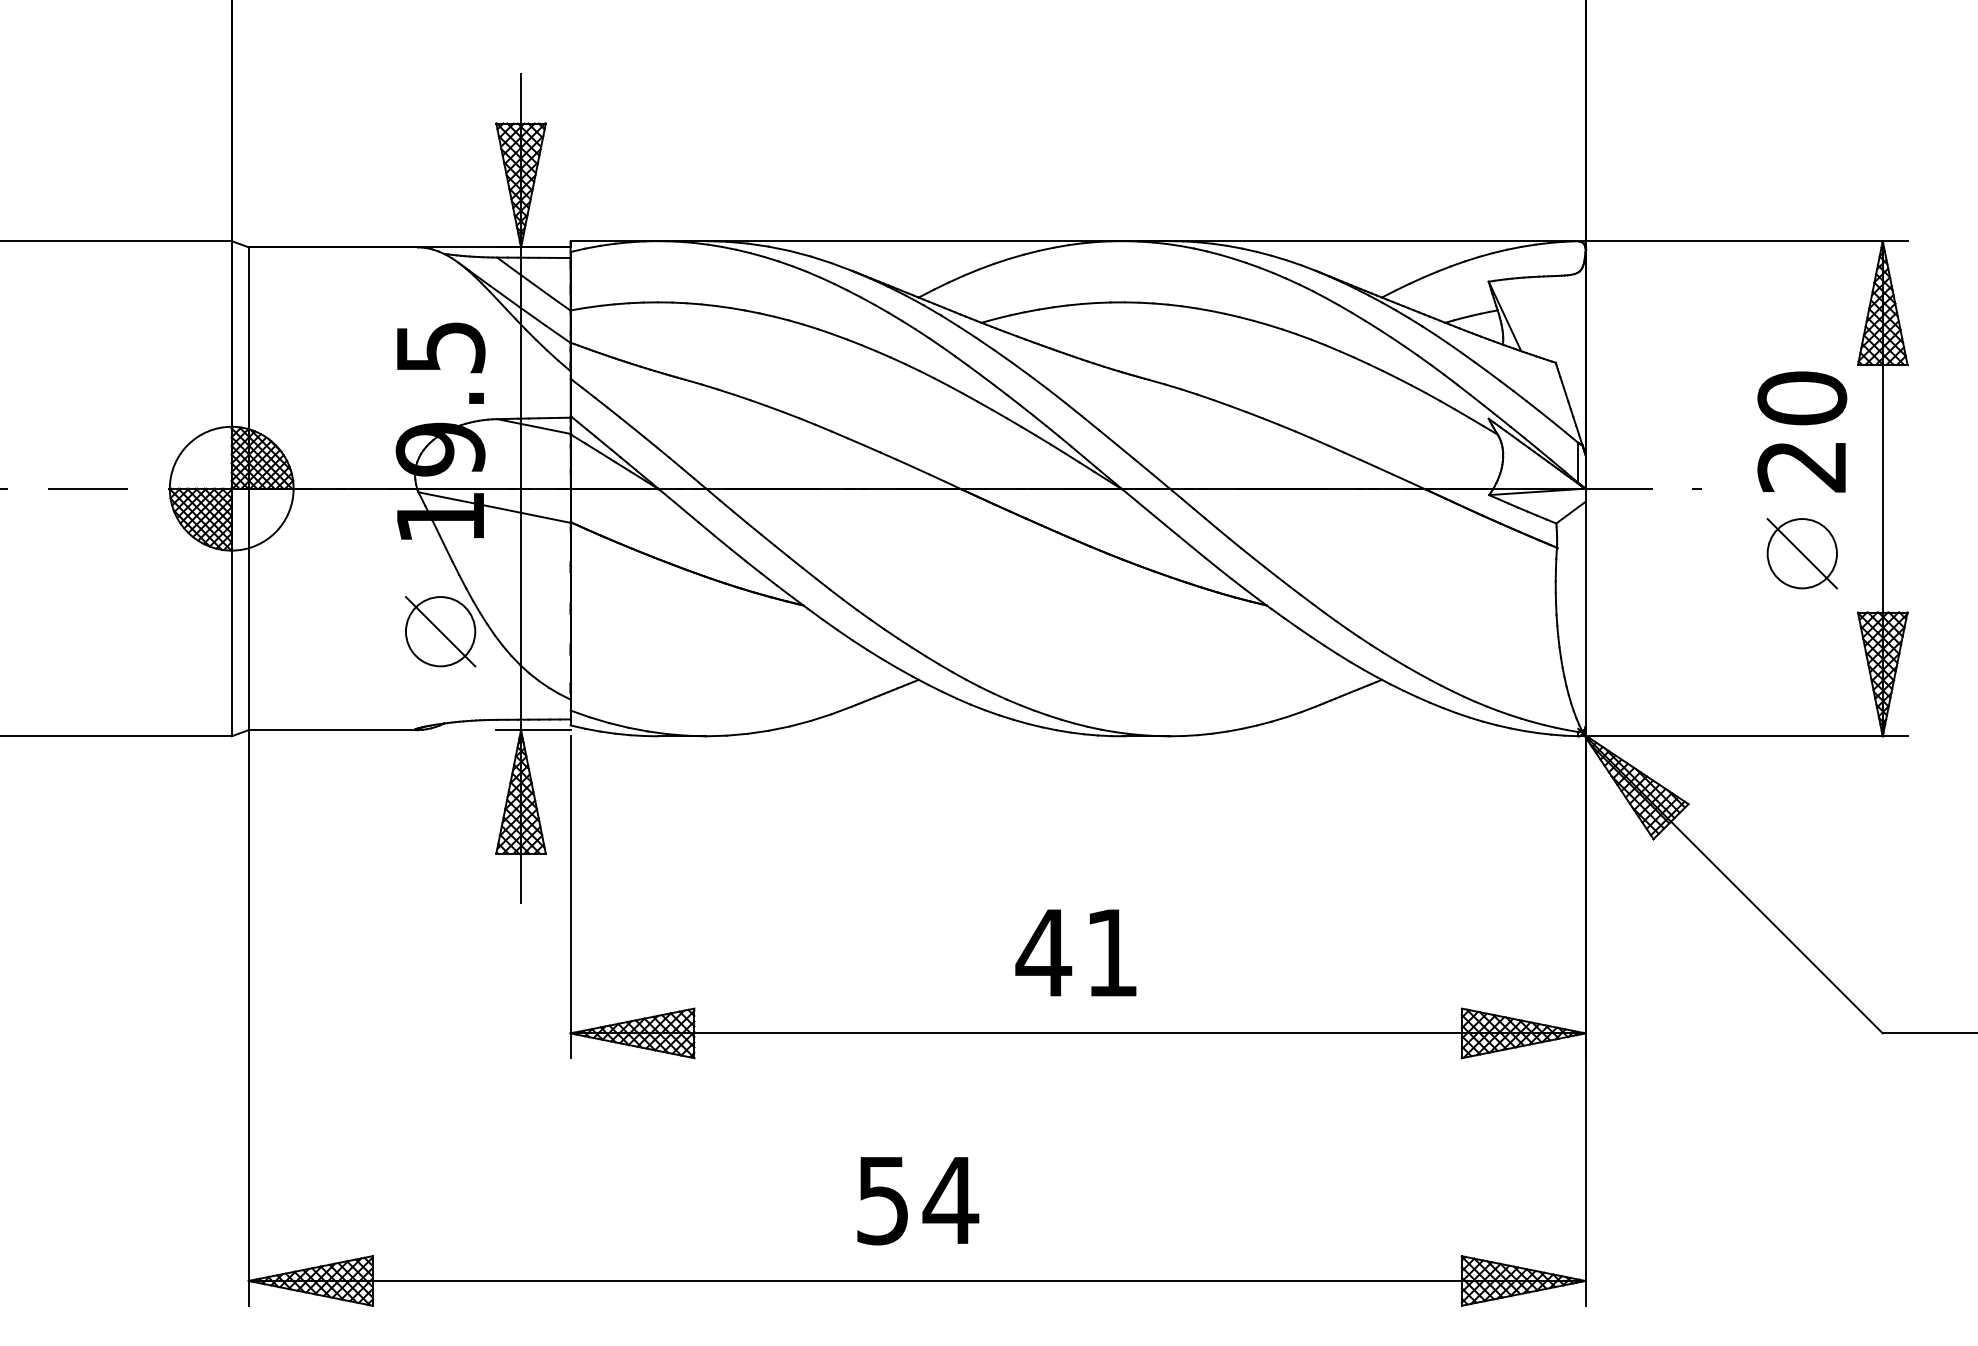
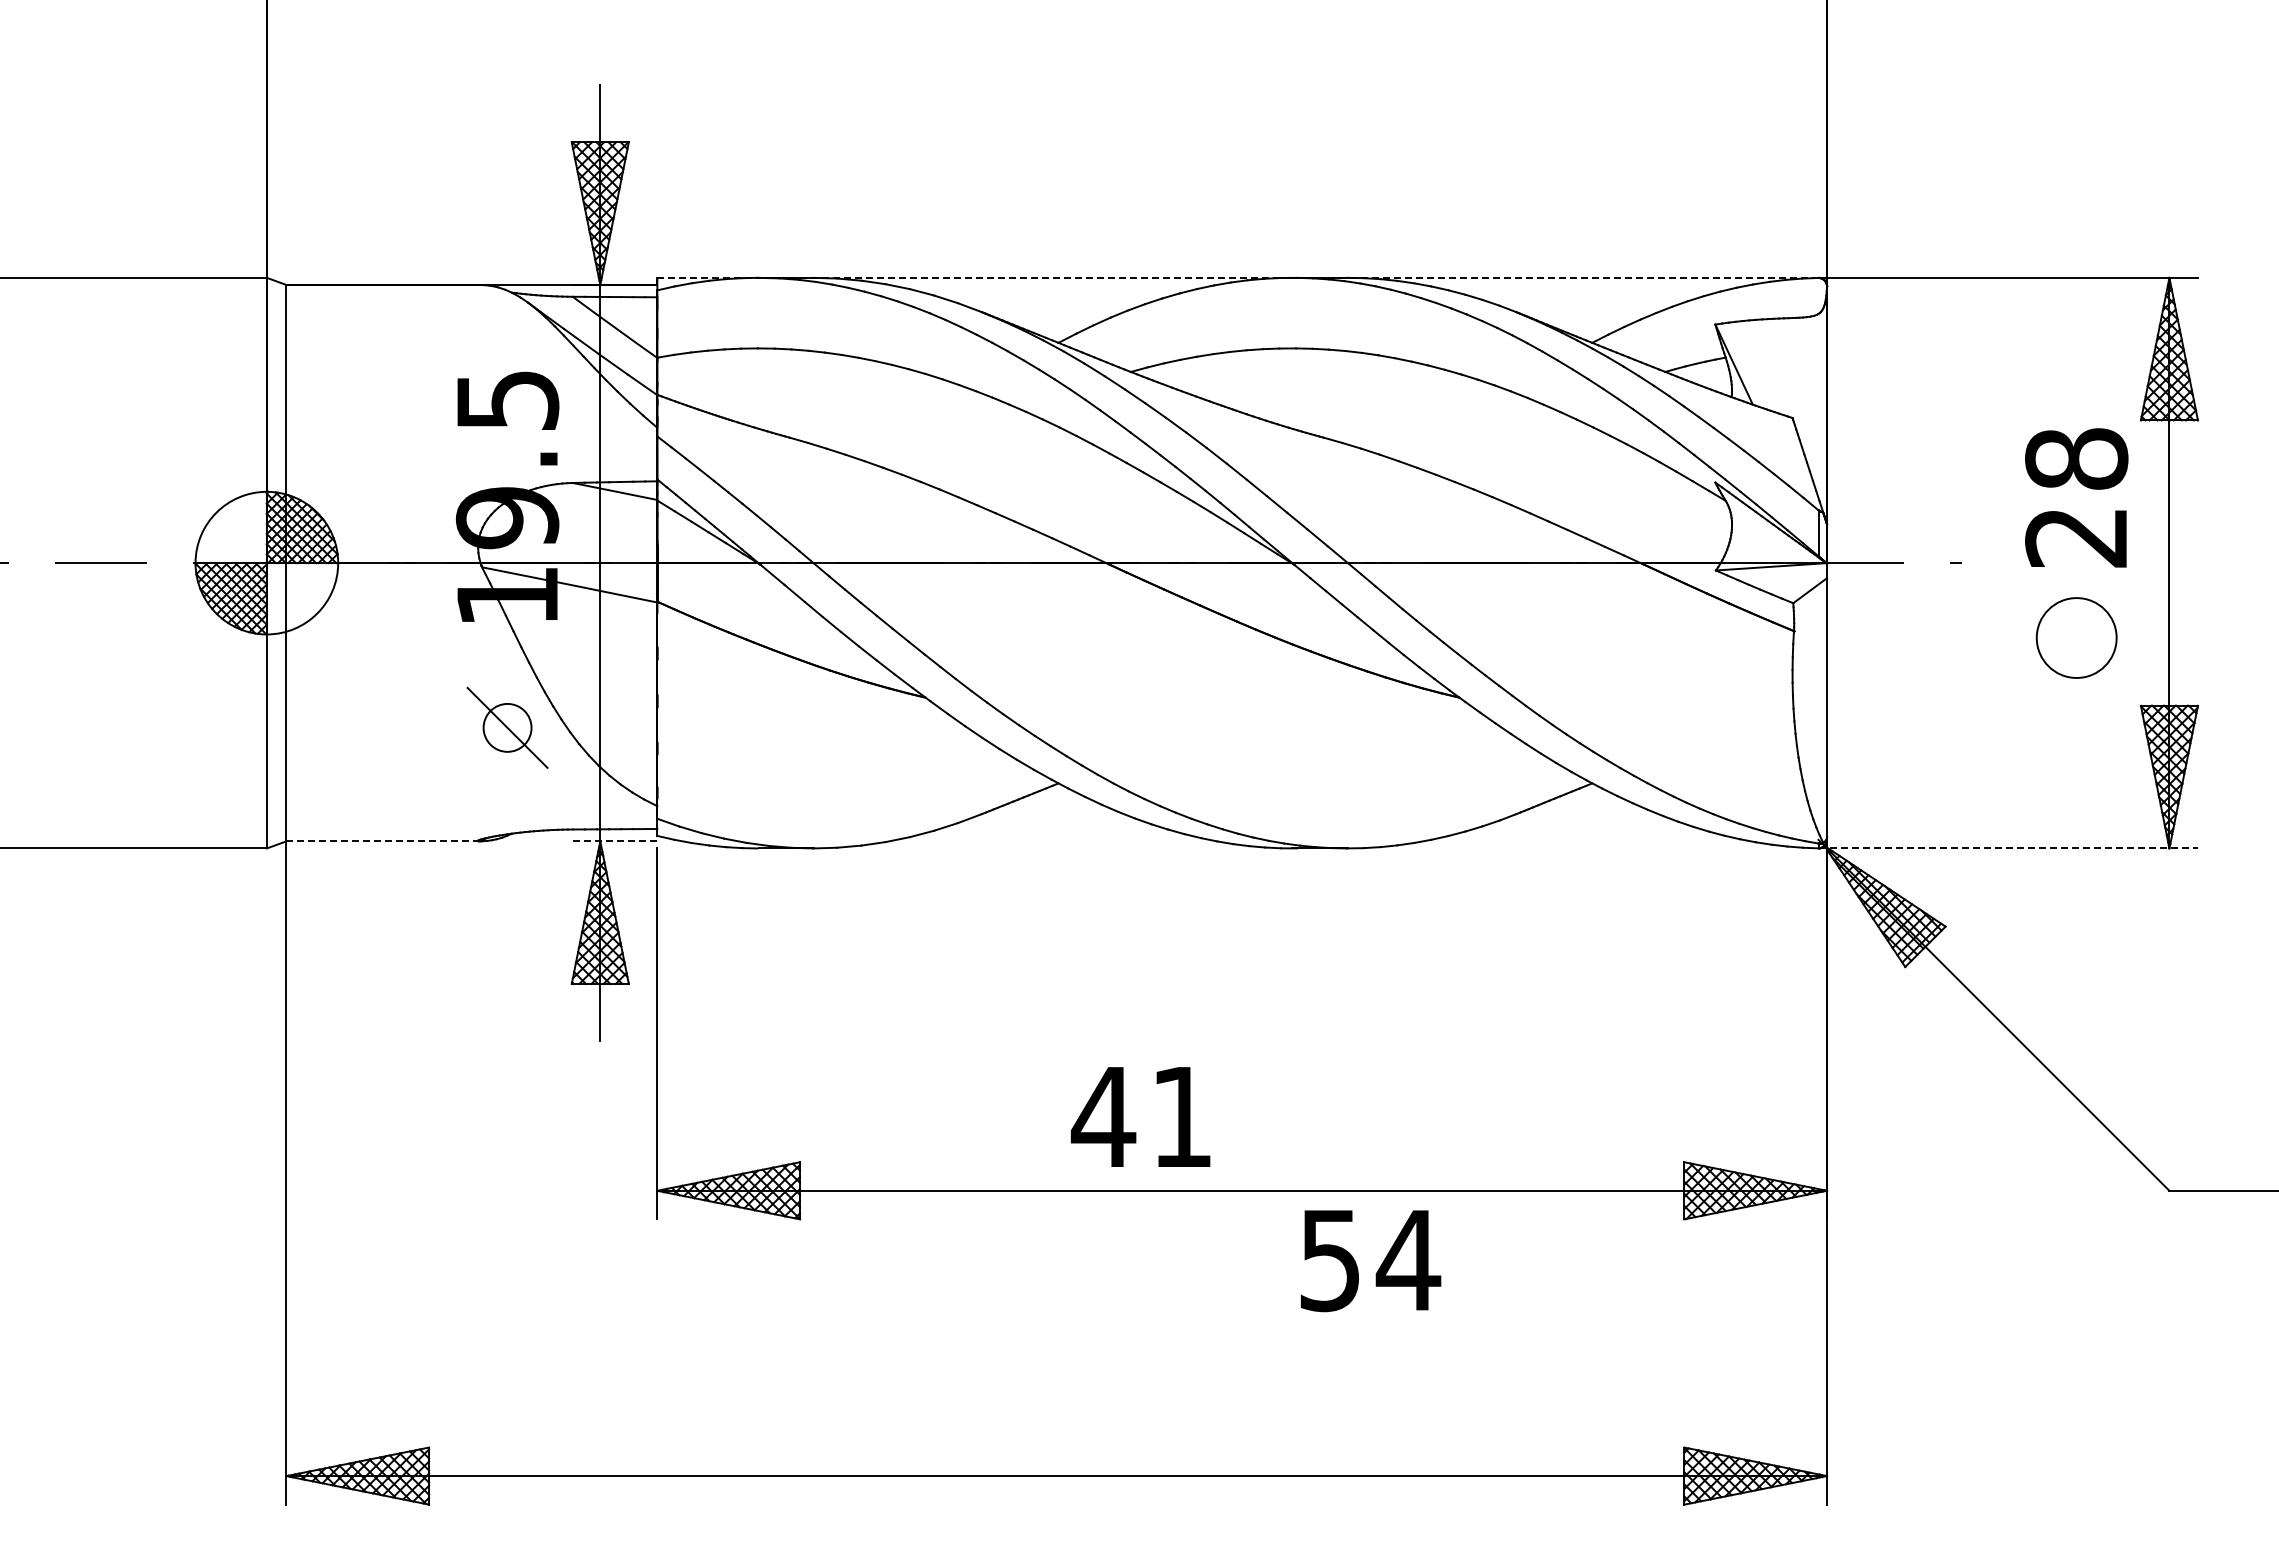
line: (1074, 240) -> (1237, 277), solid -> dashed
text: (1802, 397) -> (2076, 458), 20 -> 28
line: (1802, 553) -> (2076, 637), removed
circle: (440, 631) -> (507, 727), size x0.6
line: (333, 730) -> (384, 841), solid -> dashed
line: (533, 730) -> (614, 841), solid -> dashed
line: (1743, 736) -> (2008, 848), solid -> dashed
text: (1075, 952) -> (1140, 1116), moved
text: (918, 1201) -> (1371, 1261), moved

